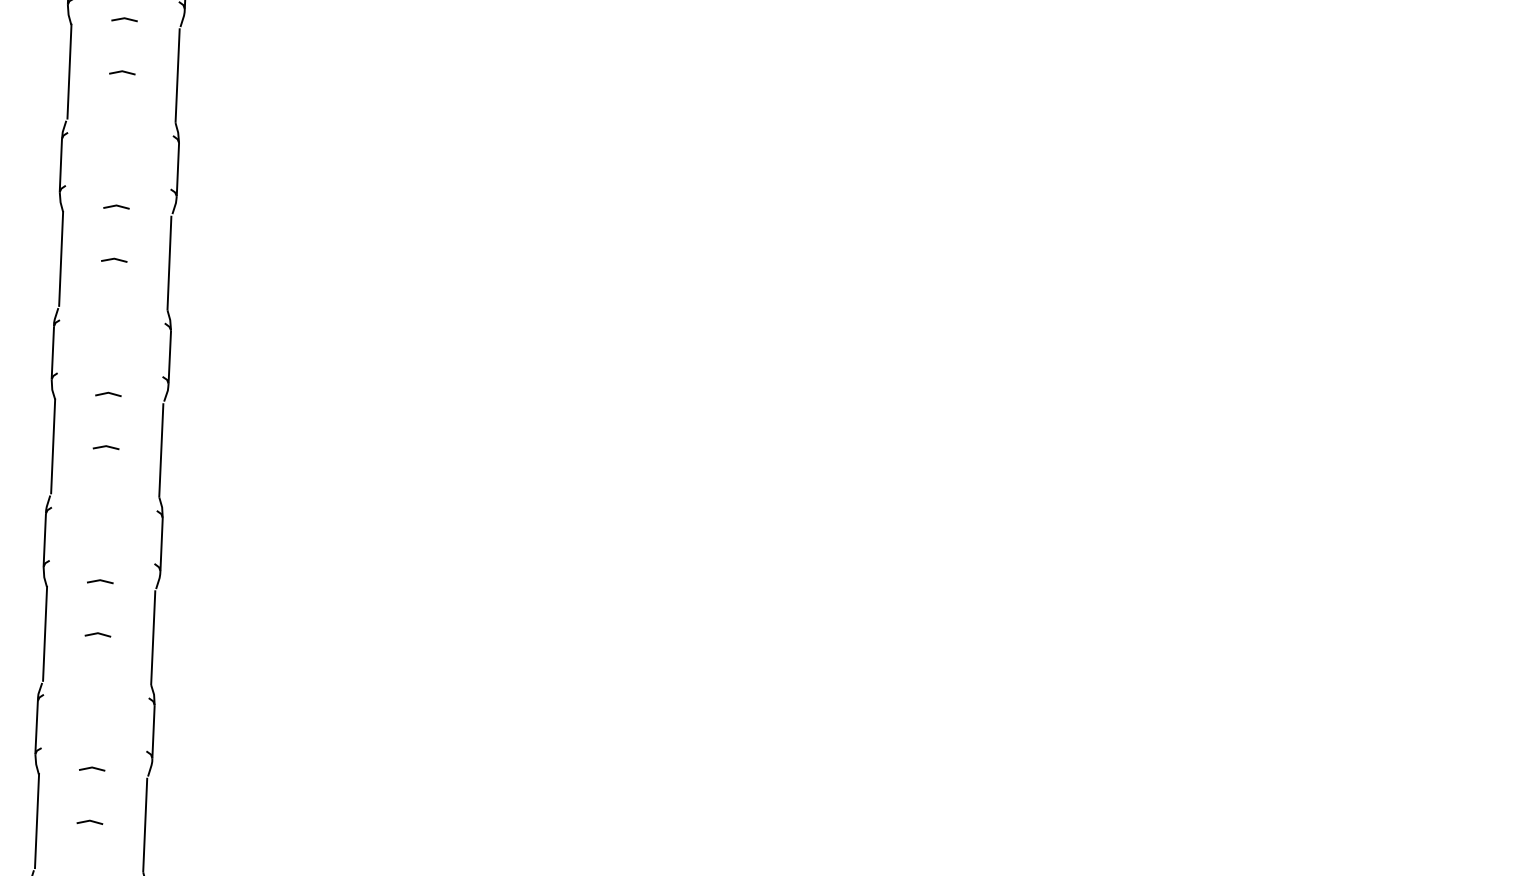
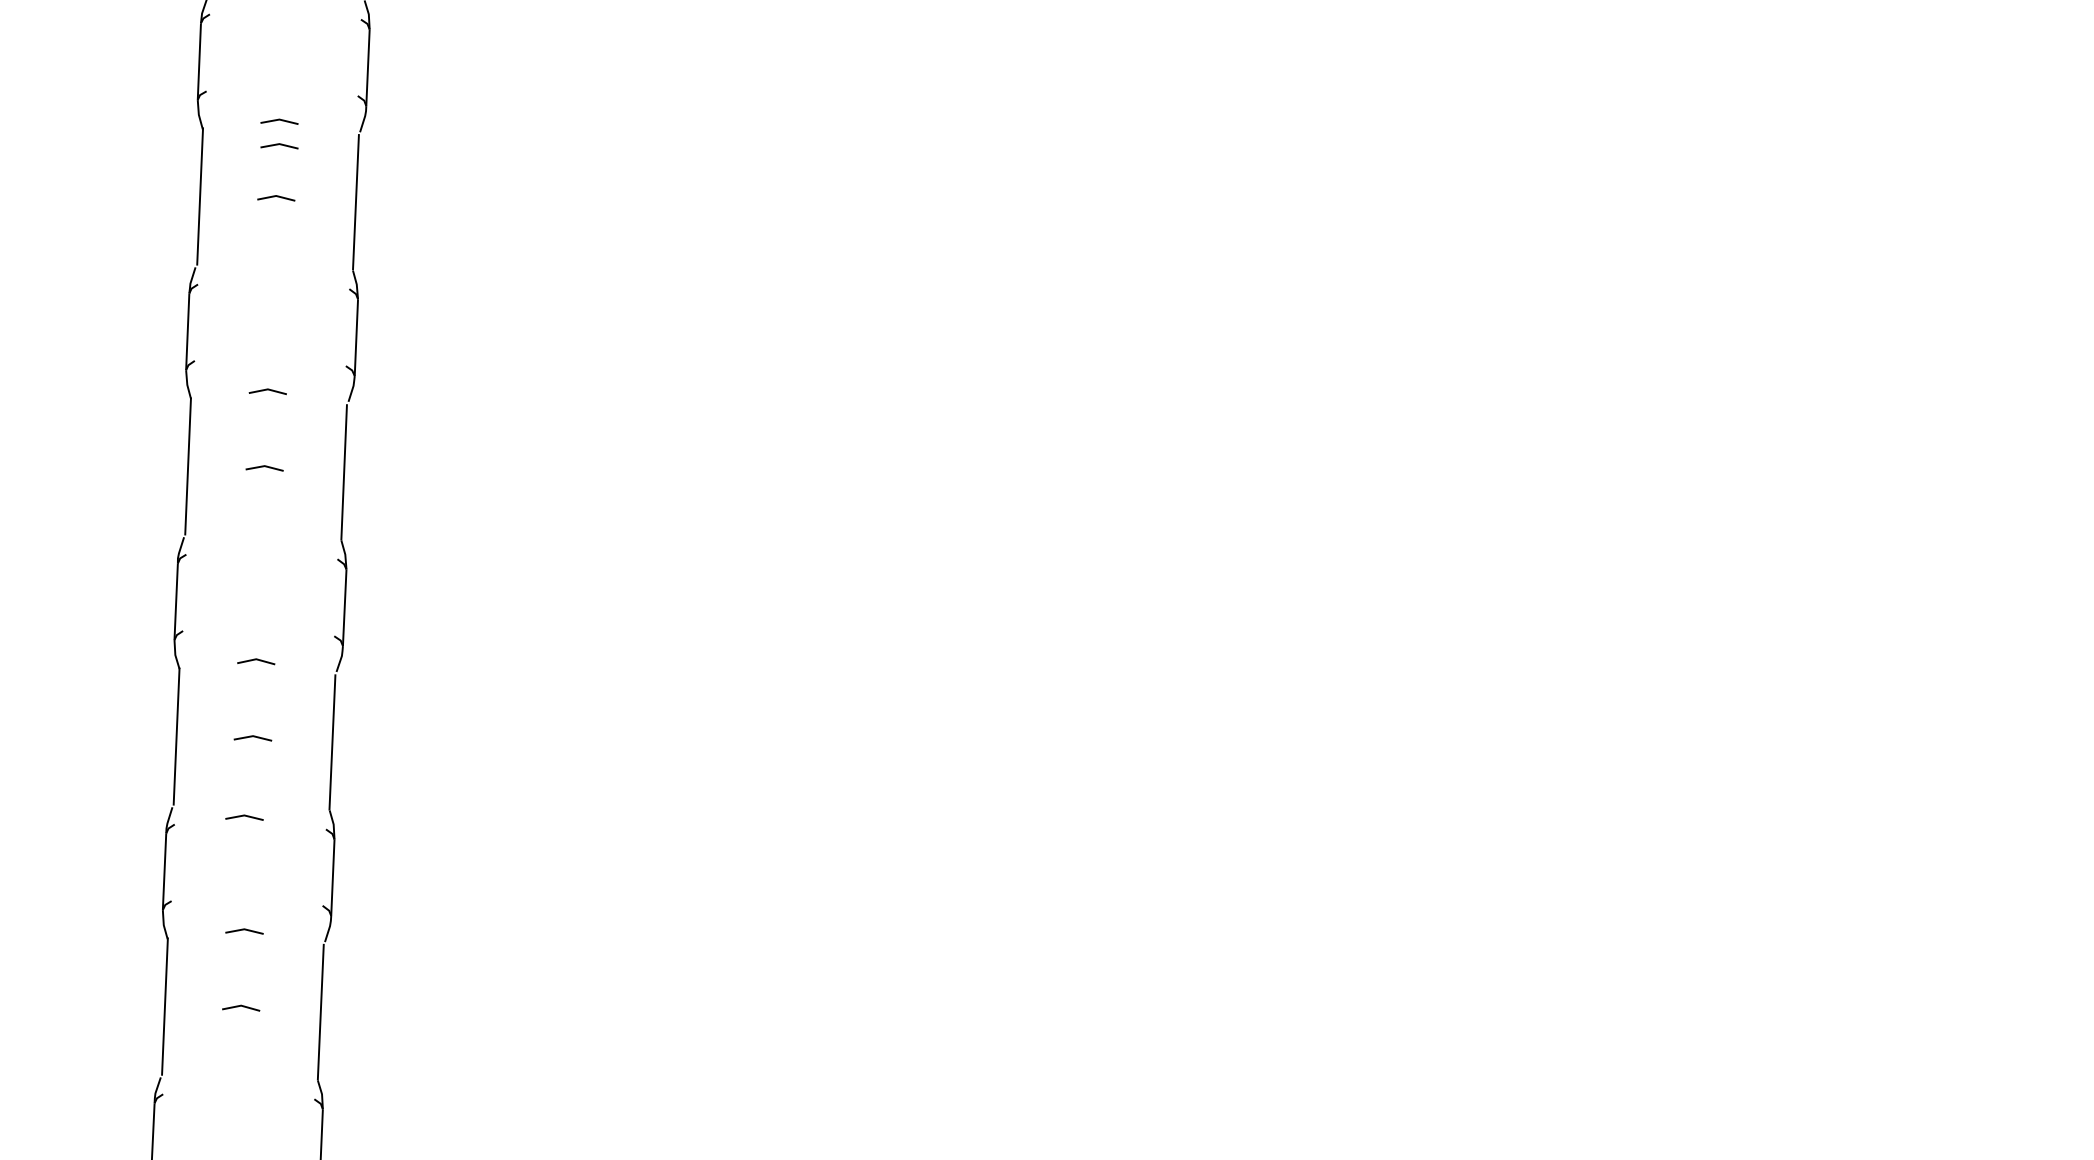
line: (124, 36) -> (279, 145), added
line: (100, 502) -> (244, 817), added

